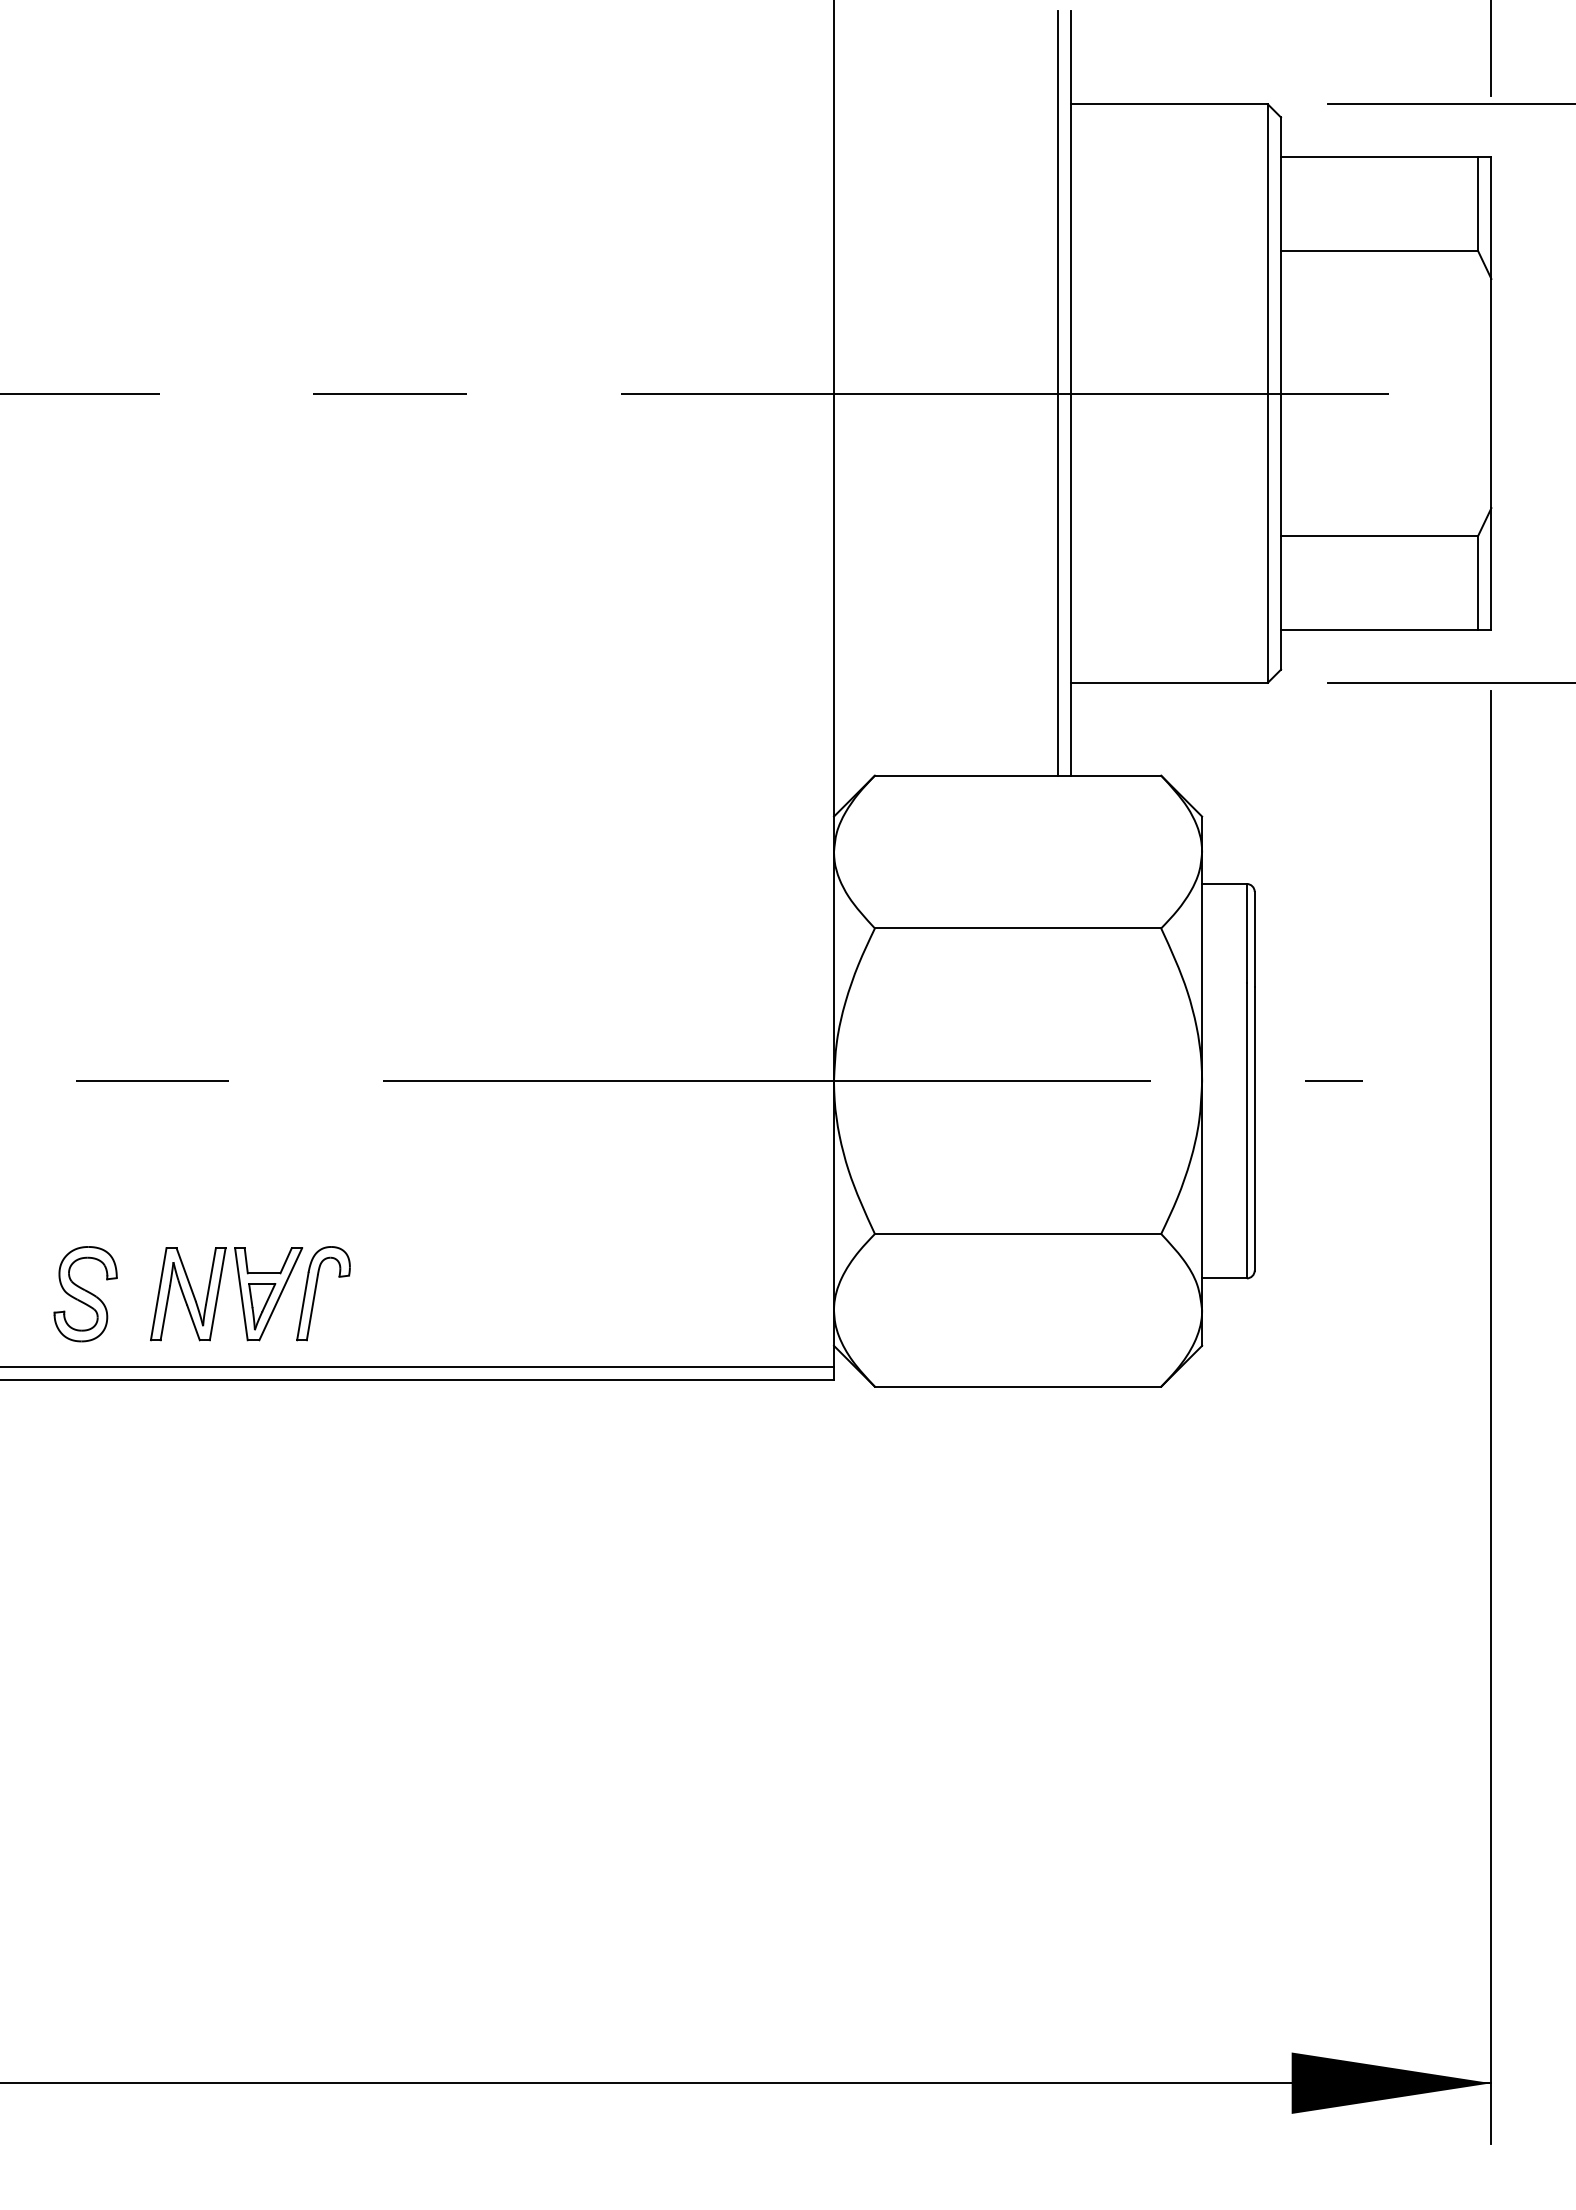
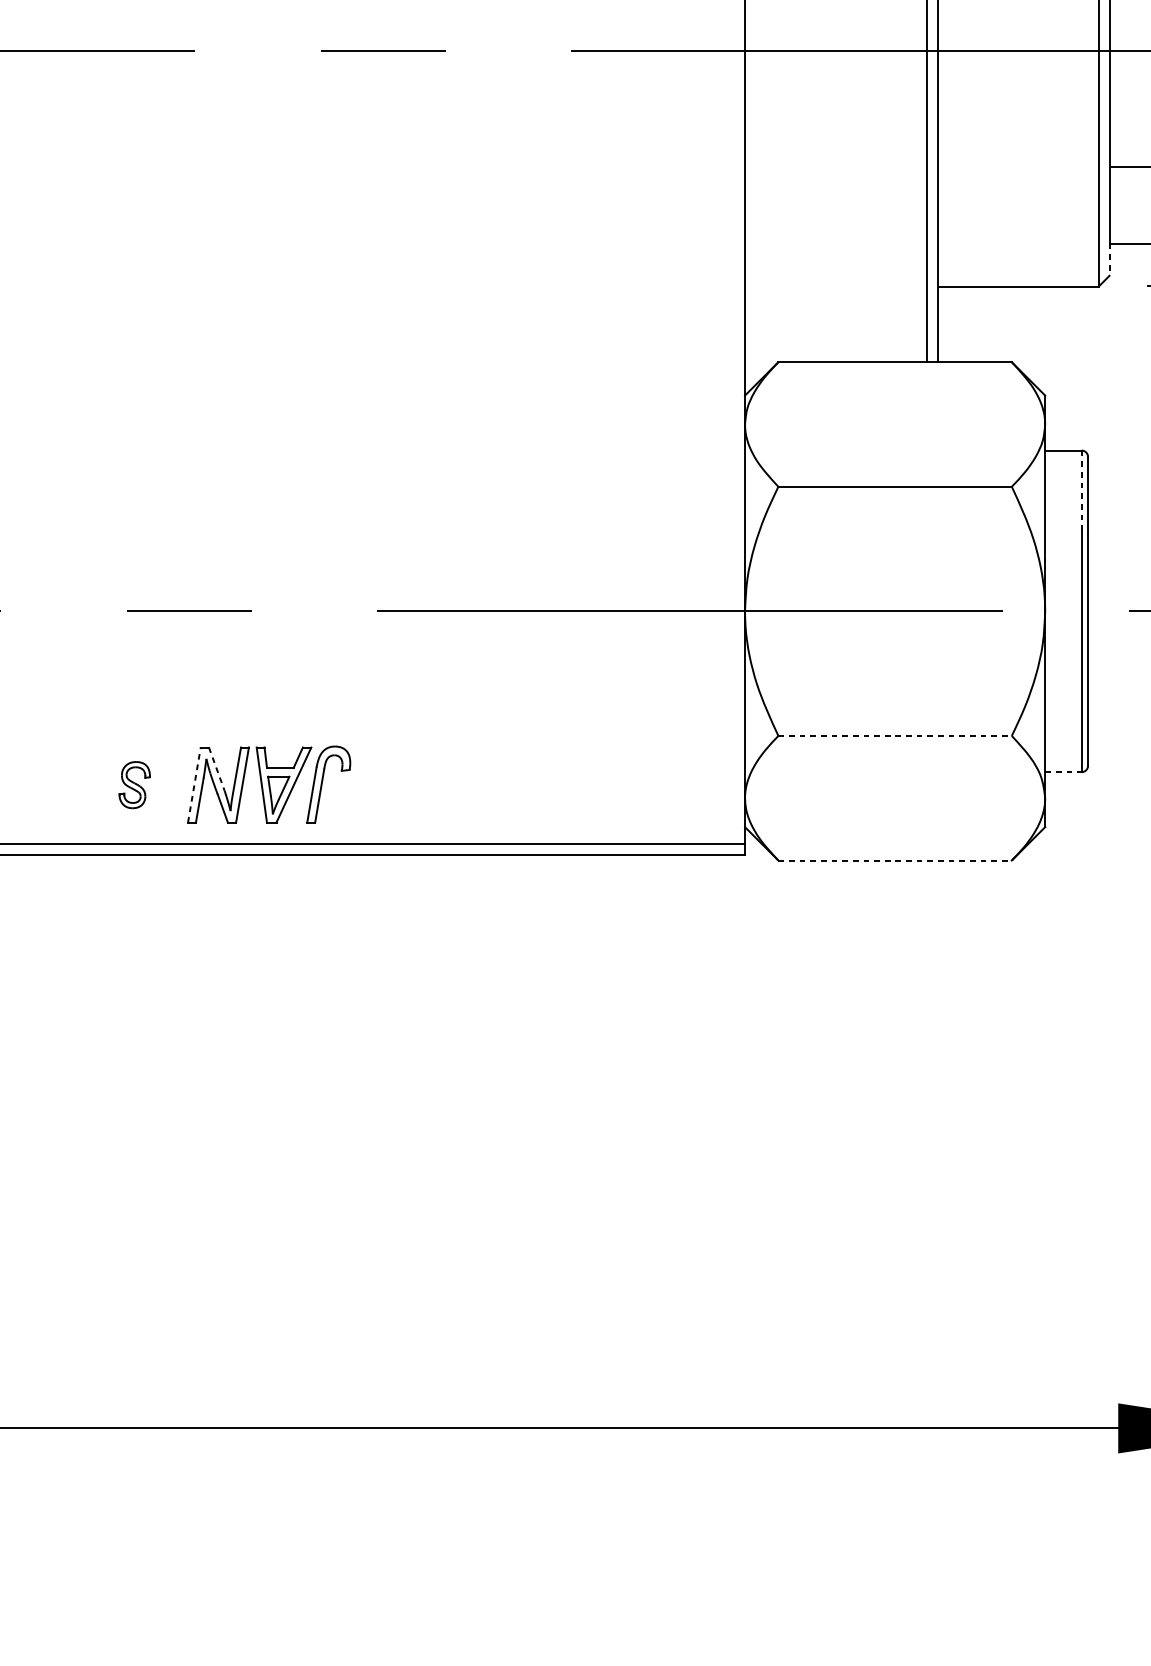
line: (1281, 649) -> (1109, 259), solid -> dashed
line: (1246, 932) -> (1081, 490), solid -> dashed
line: (1018, 1233) -> (895, 735), solid -> dashed
line: (186, 1275) -> (217, 769), solid -> dashed
line: (1224, 1278) -> (1063, 772), solid -> dashed
part: (85, 1294) -> (134, 785), size x0.6
line: (158, 1294) -> (194, 785), solid -> dashed
line: (1018, 1386) -> (895, 860), solid -> dashed

